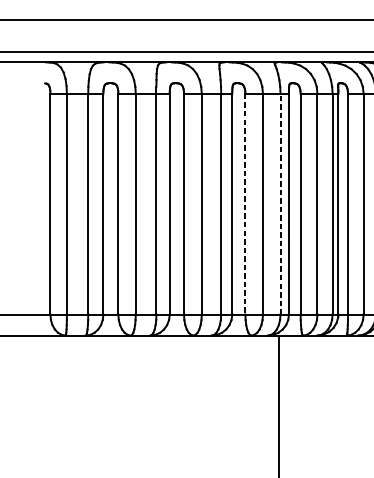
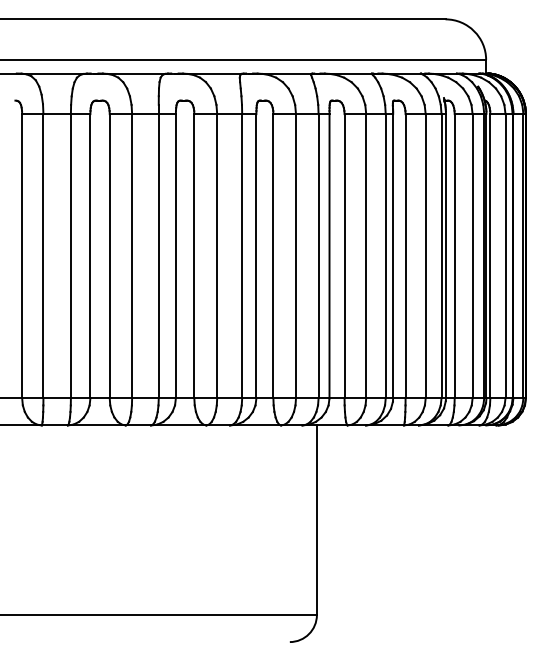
line: (280, 203) -> (318, 255), dashed -> solid
line: (245, 204) -> (273, 256), dashed -> solid

